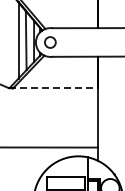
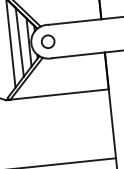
line: (53, 88) -> (57, 94), dashed -> solid

